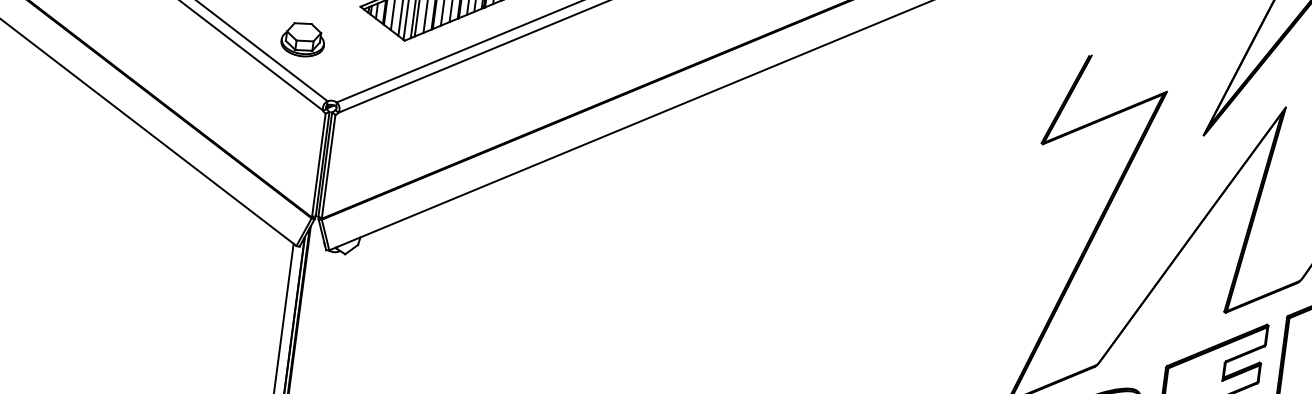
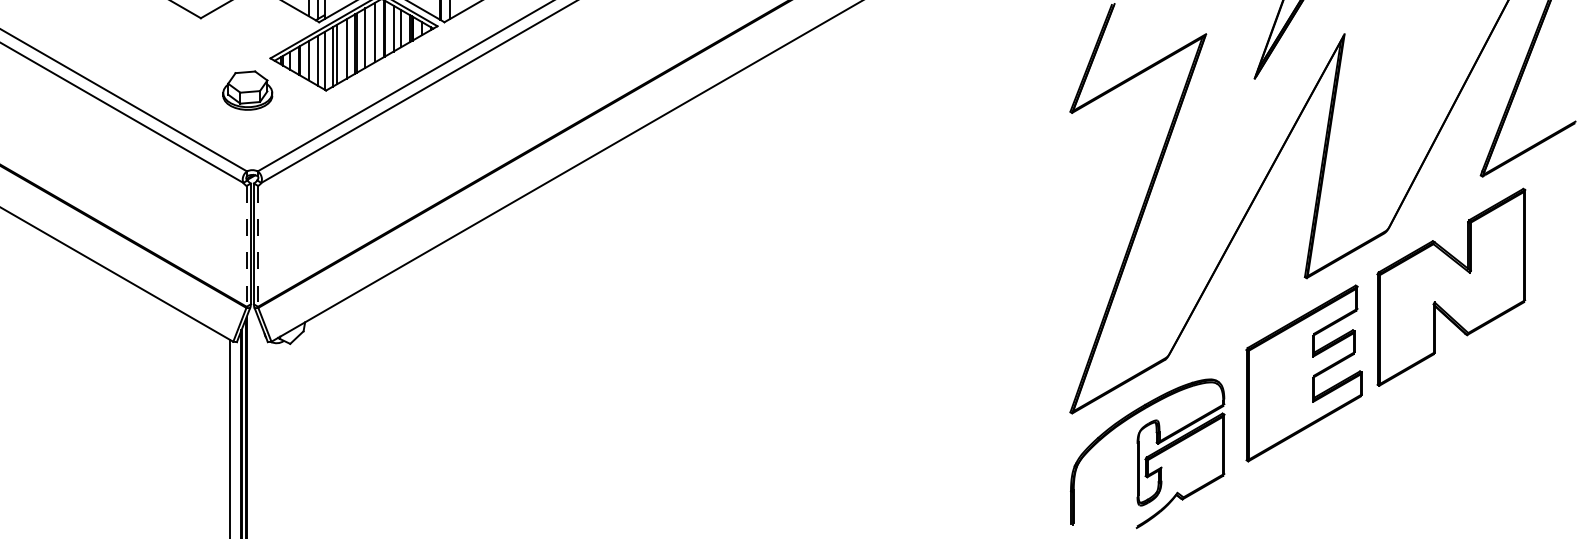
part: (302, 39) -> (247, 90), moved
line: (318, 165) -> (246, 246), solid -> dashed
line: (328, 167) -> (258, 246), solid -> dashed

